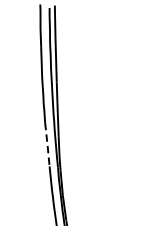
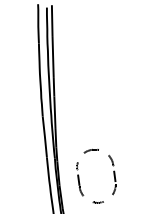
line: (47, 144) -> (44, 136), dashed -> solid
part: (83, 185) -> (79, 175), added

